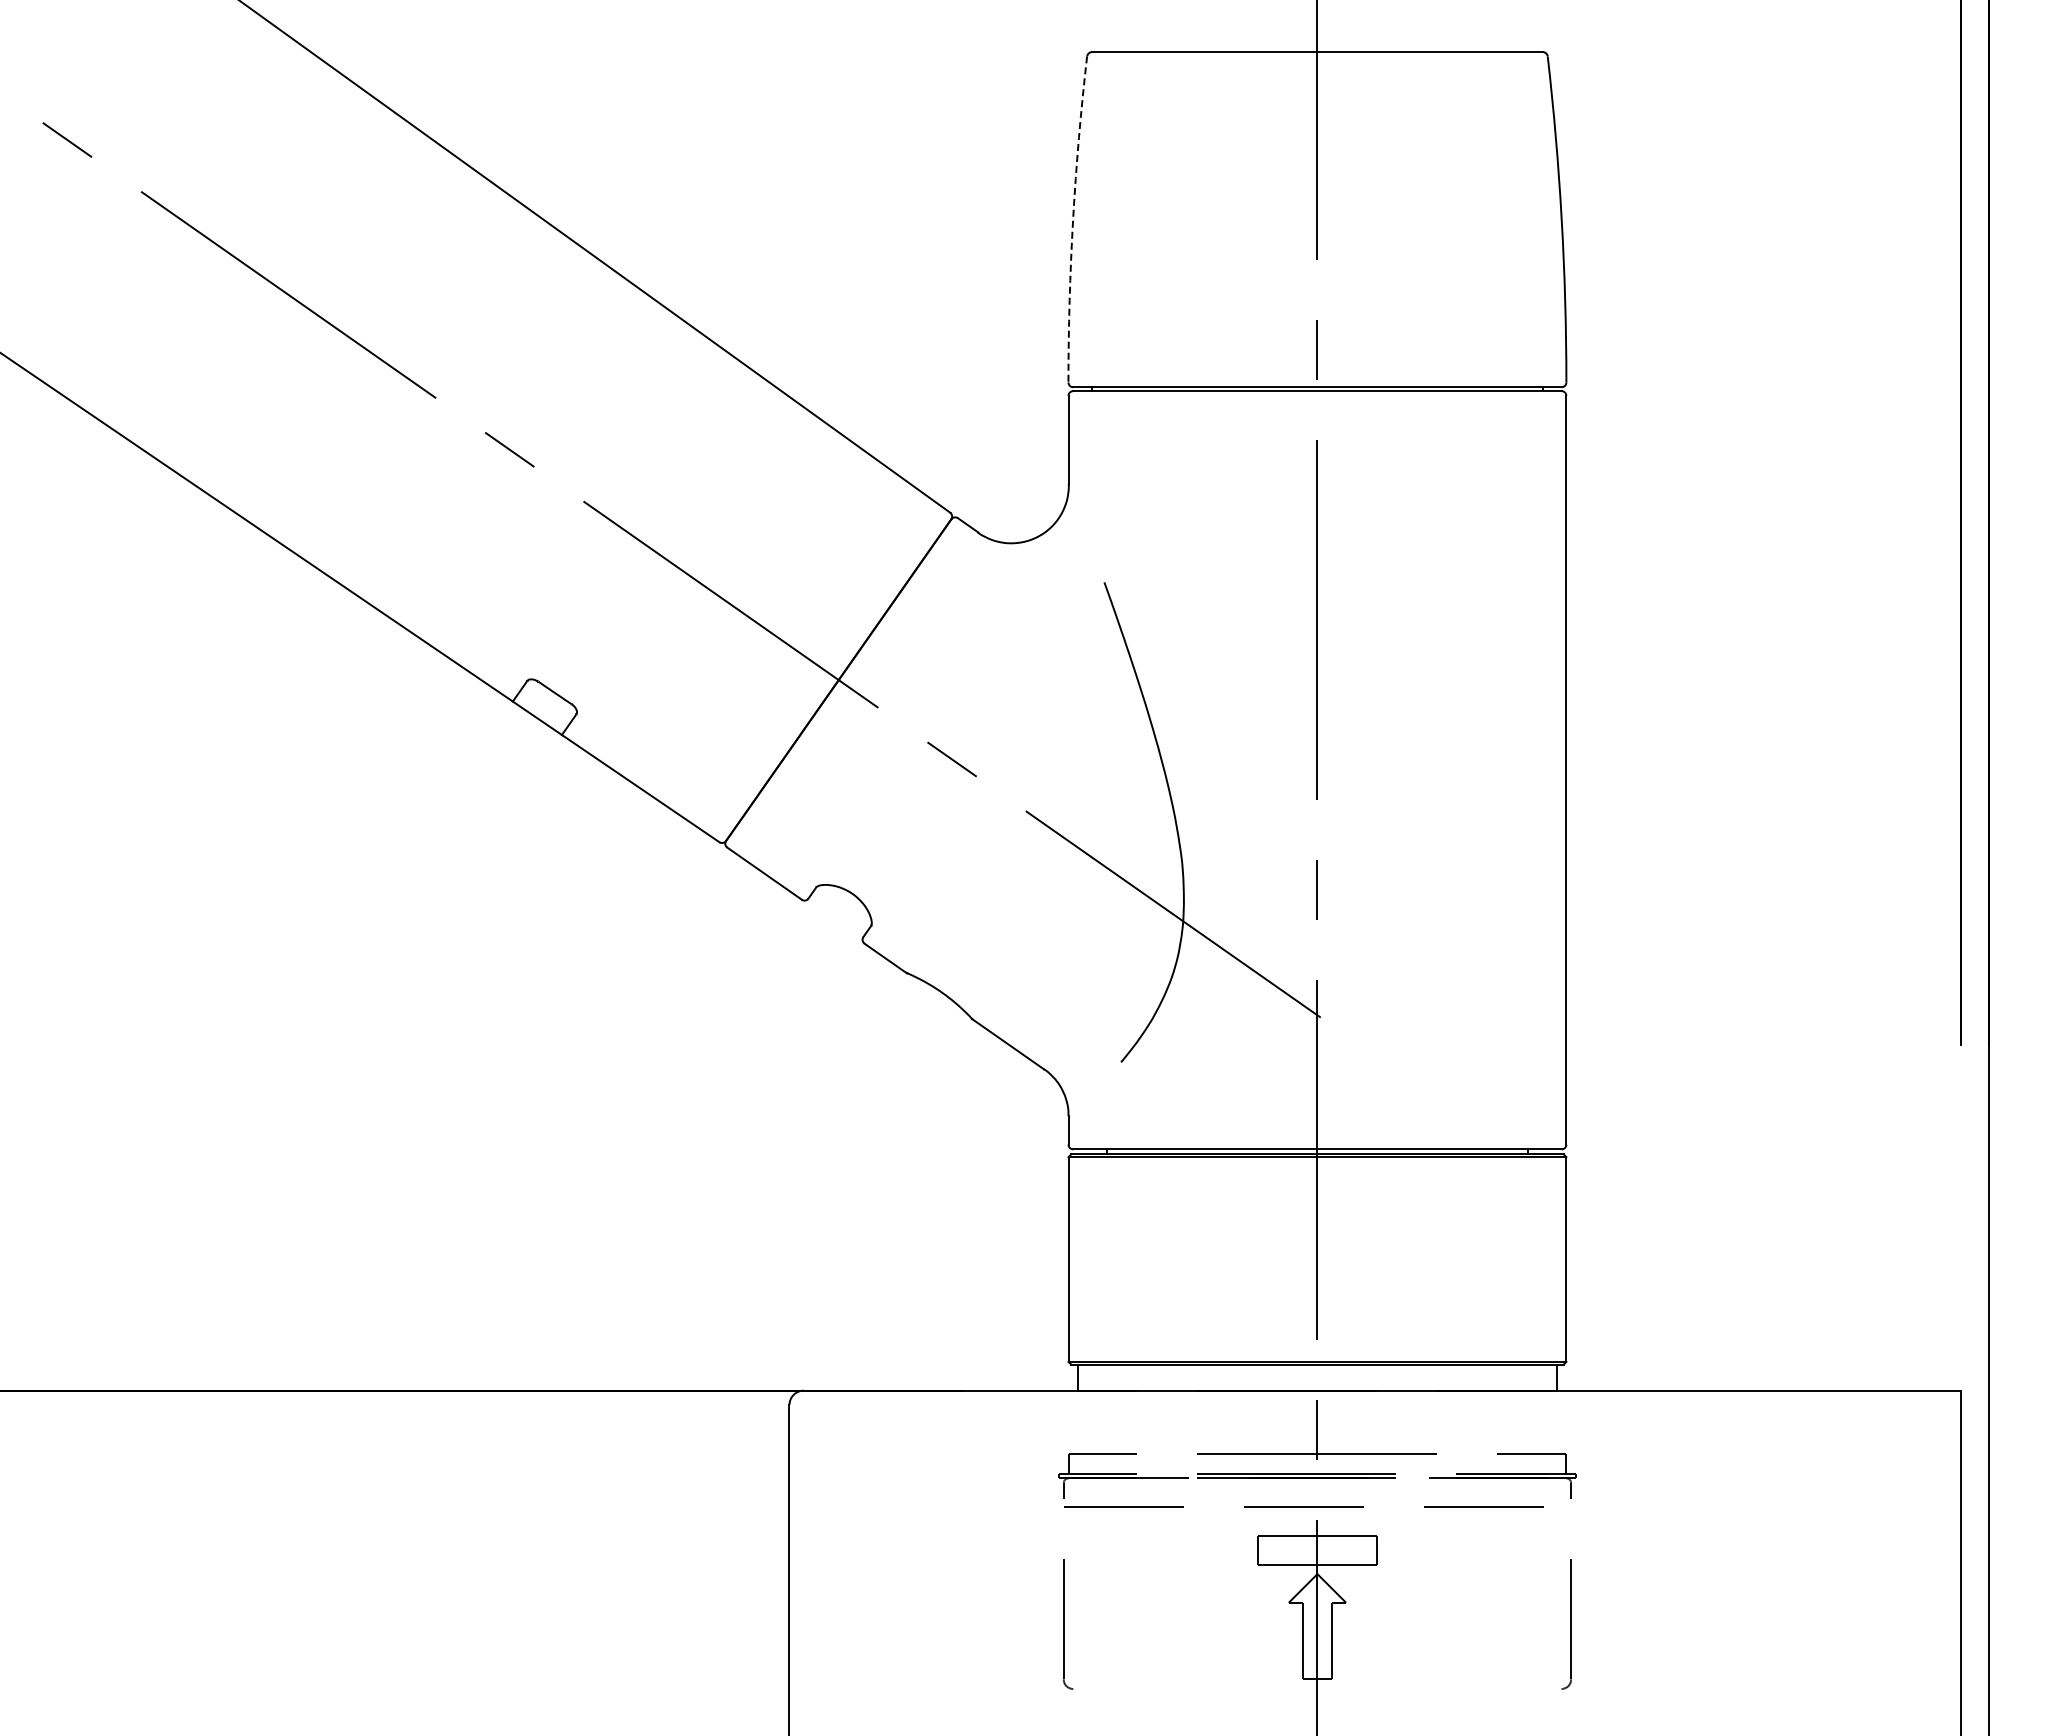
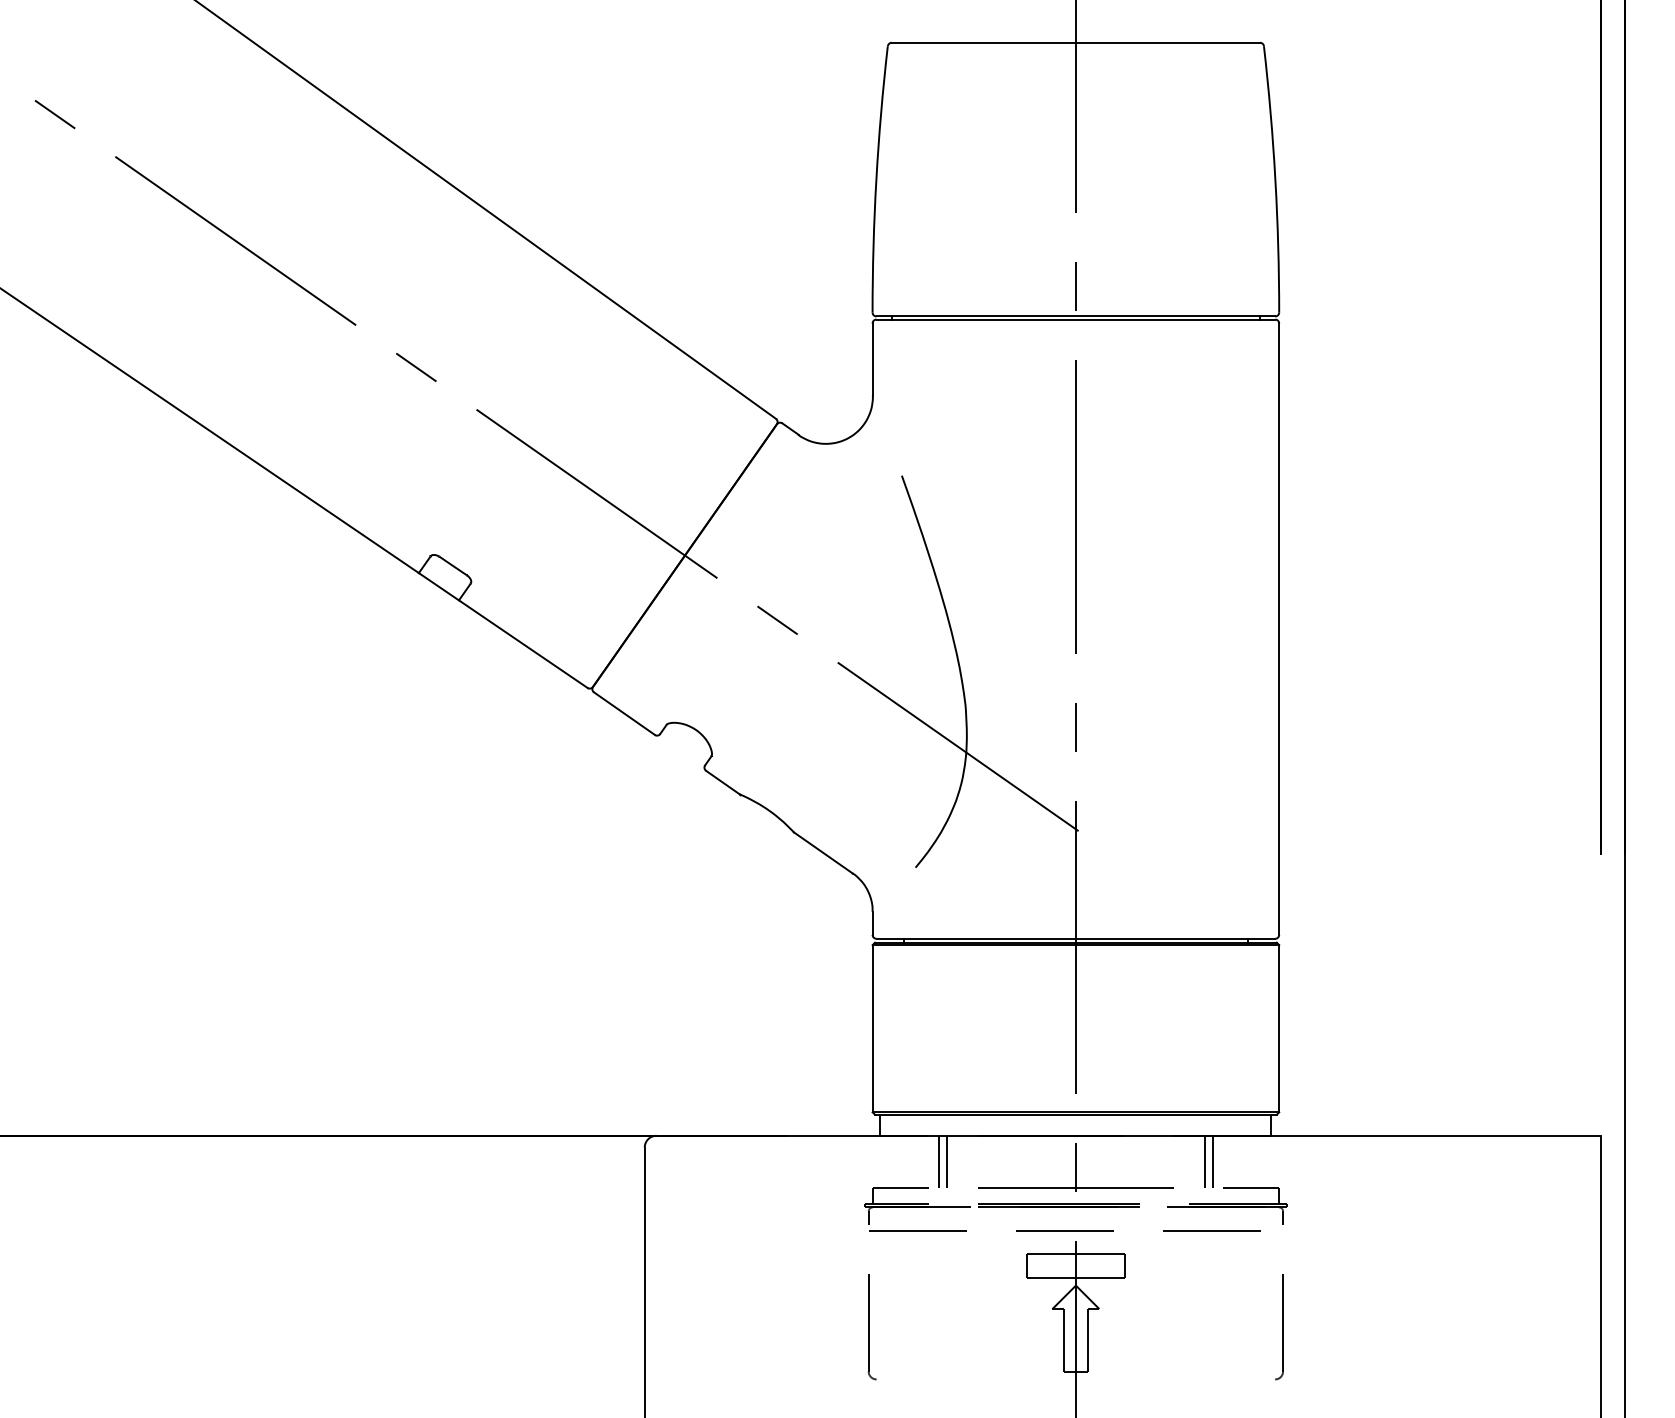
arc: (1073, 219) -> (876, 179), dashed -> solid
line: (1149, 1422) -> (938, 1161), added
line: (1159, 1422) -> (946, 1161), added
line: (1475, 1422) -> (1204, 1161), added
line: (1484, 1422) -> (1212, 1161), added

